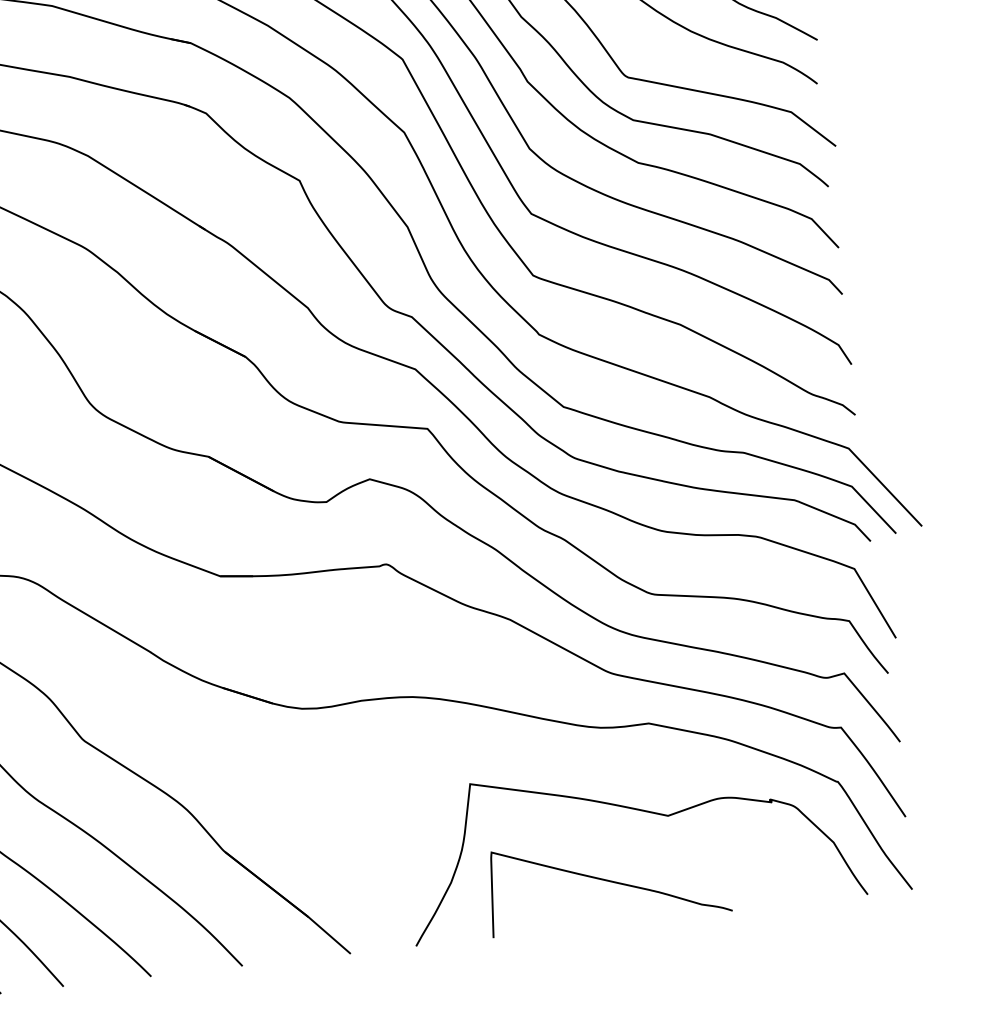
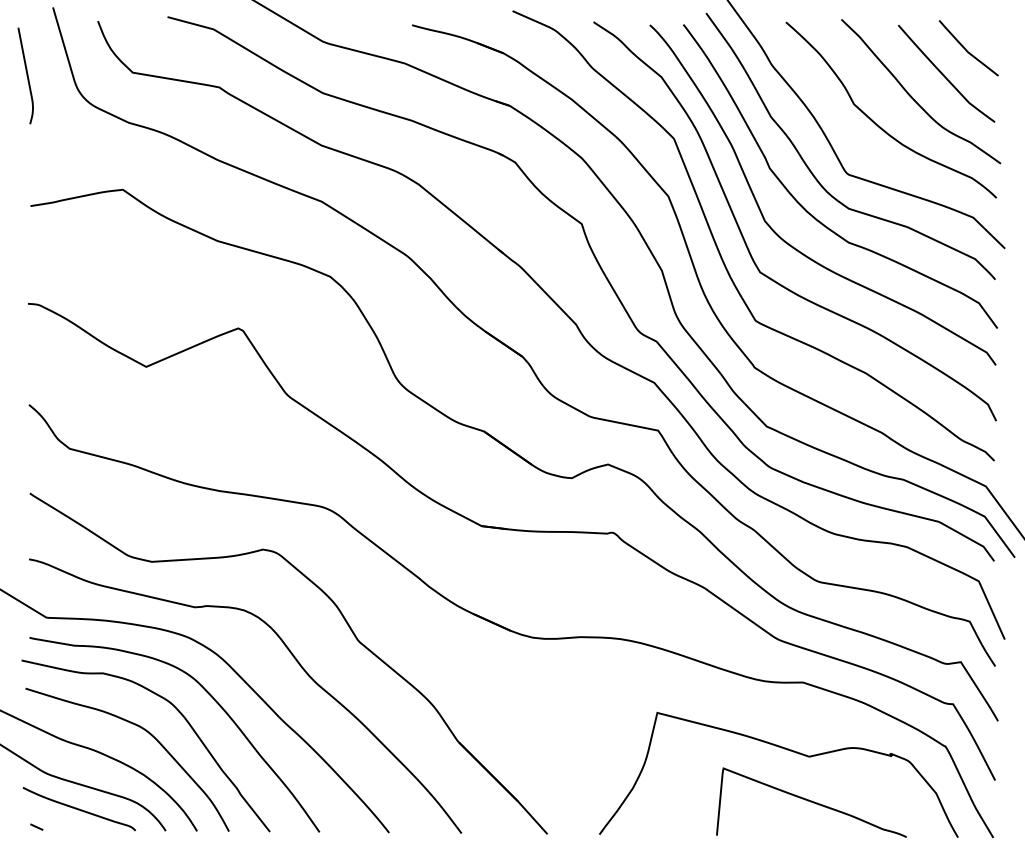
curve: (607, 881) -> (811, 802), moved

